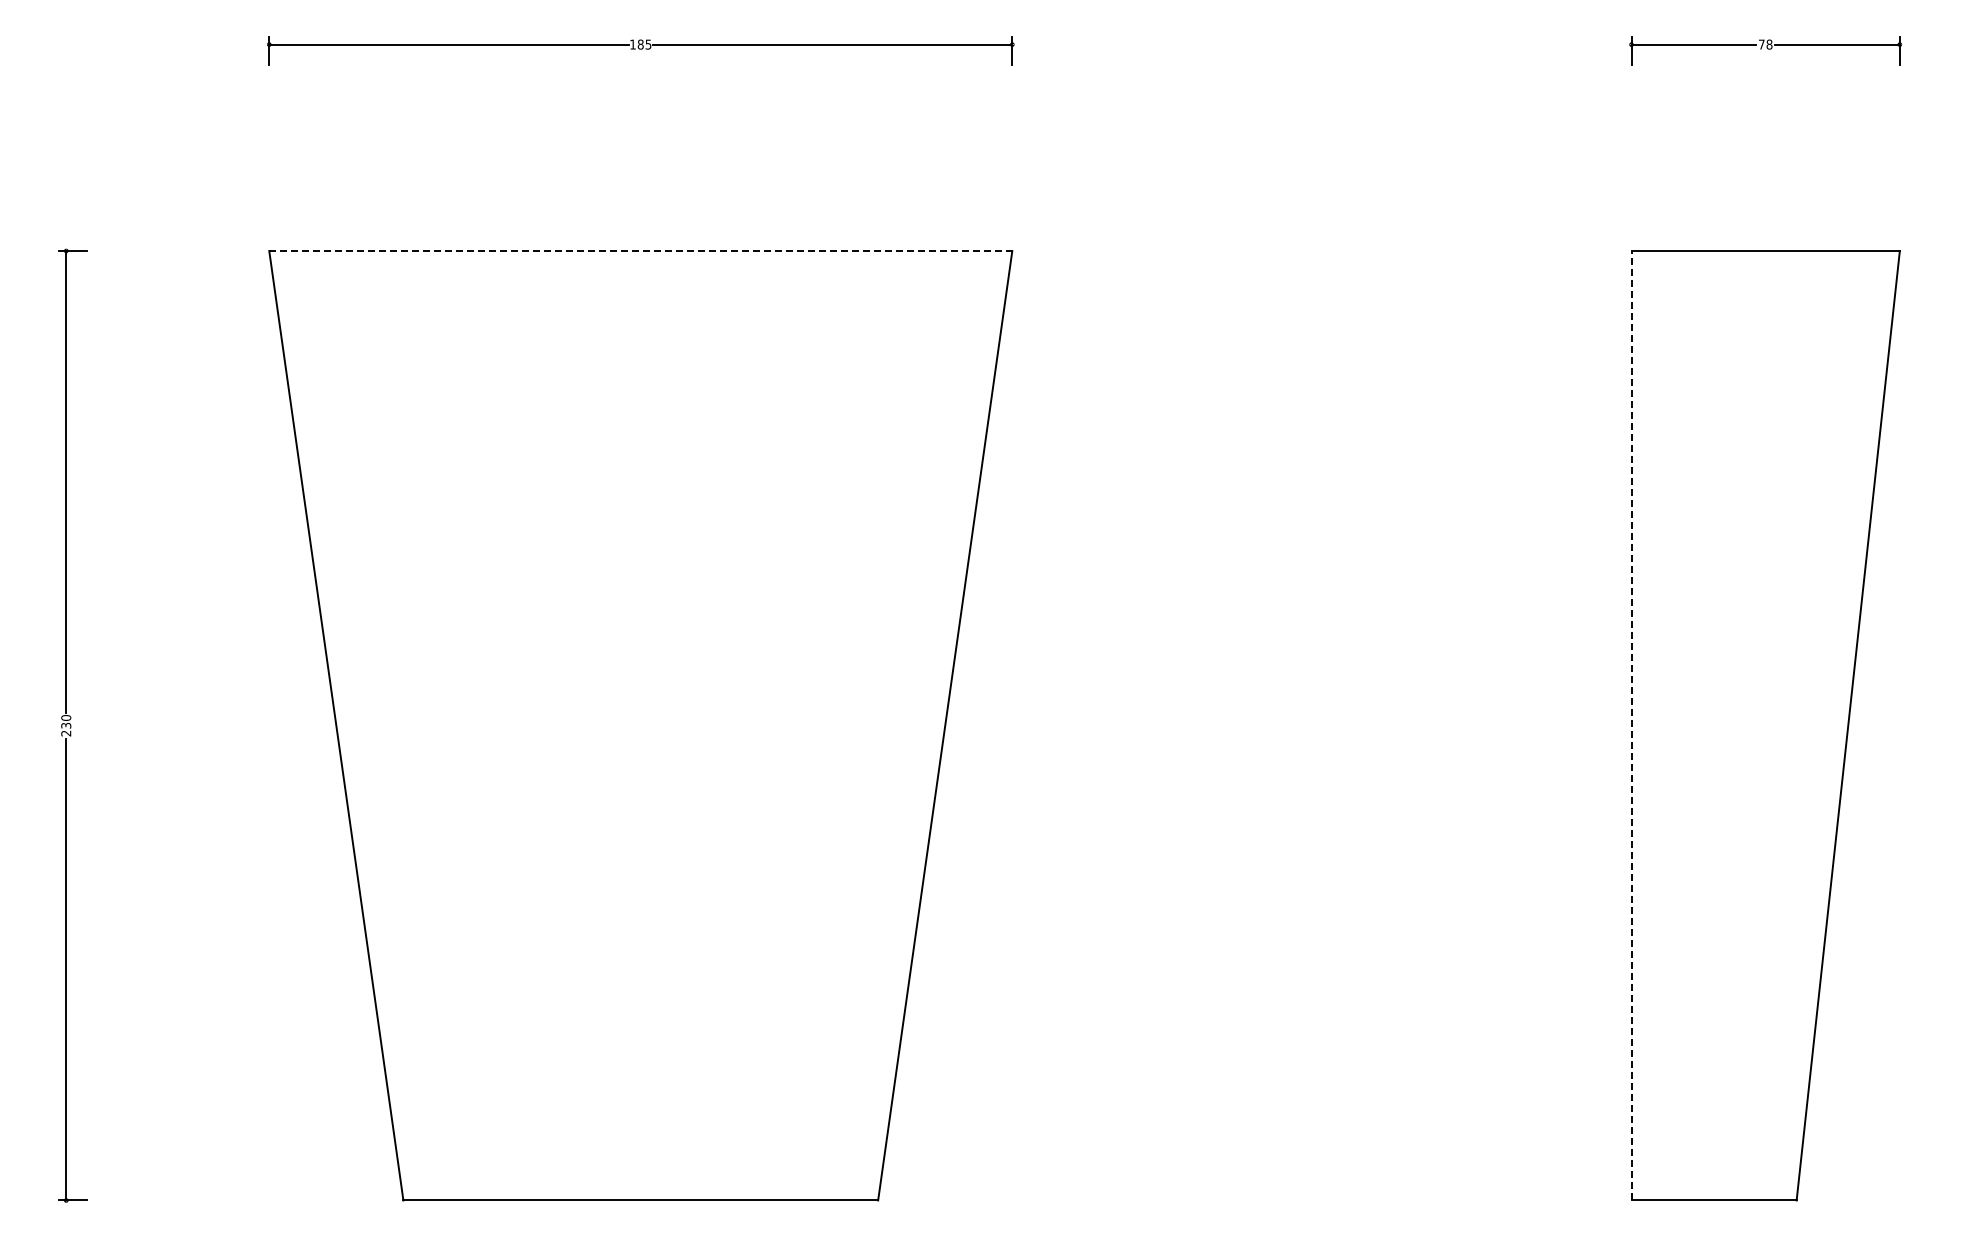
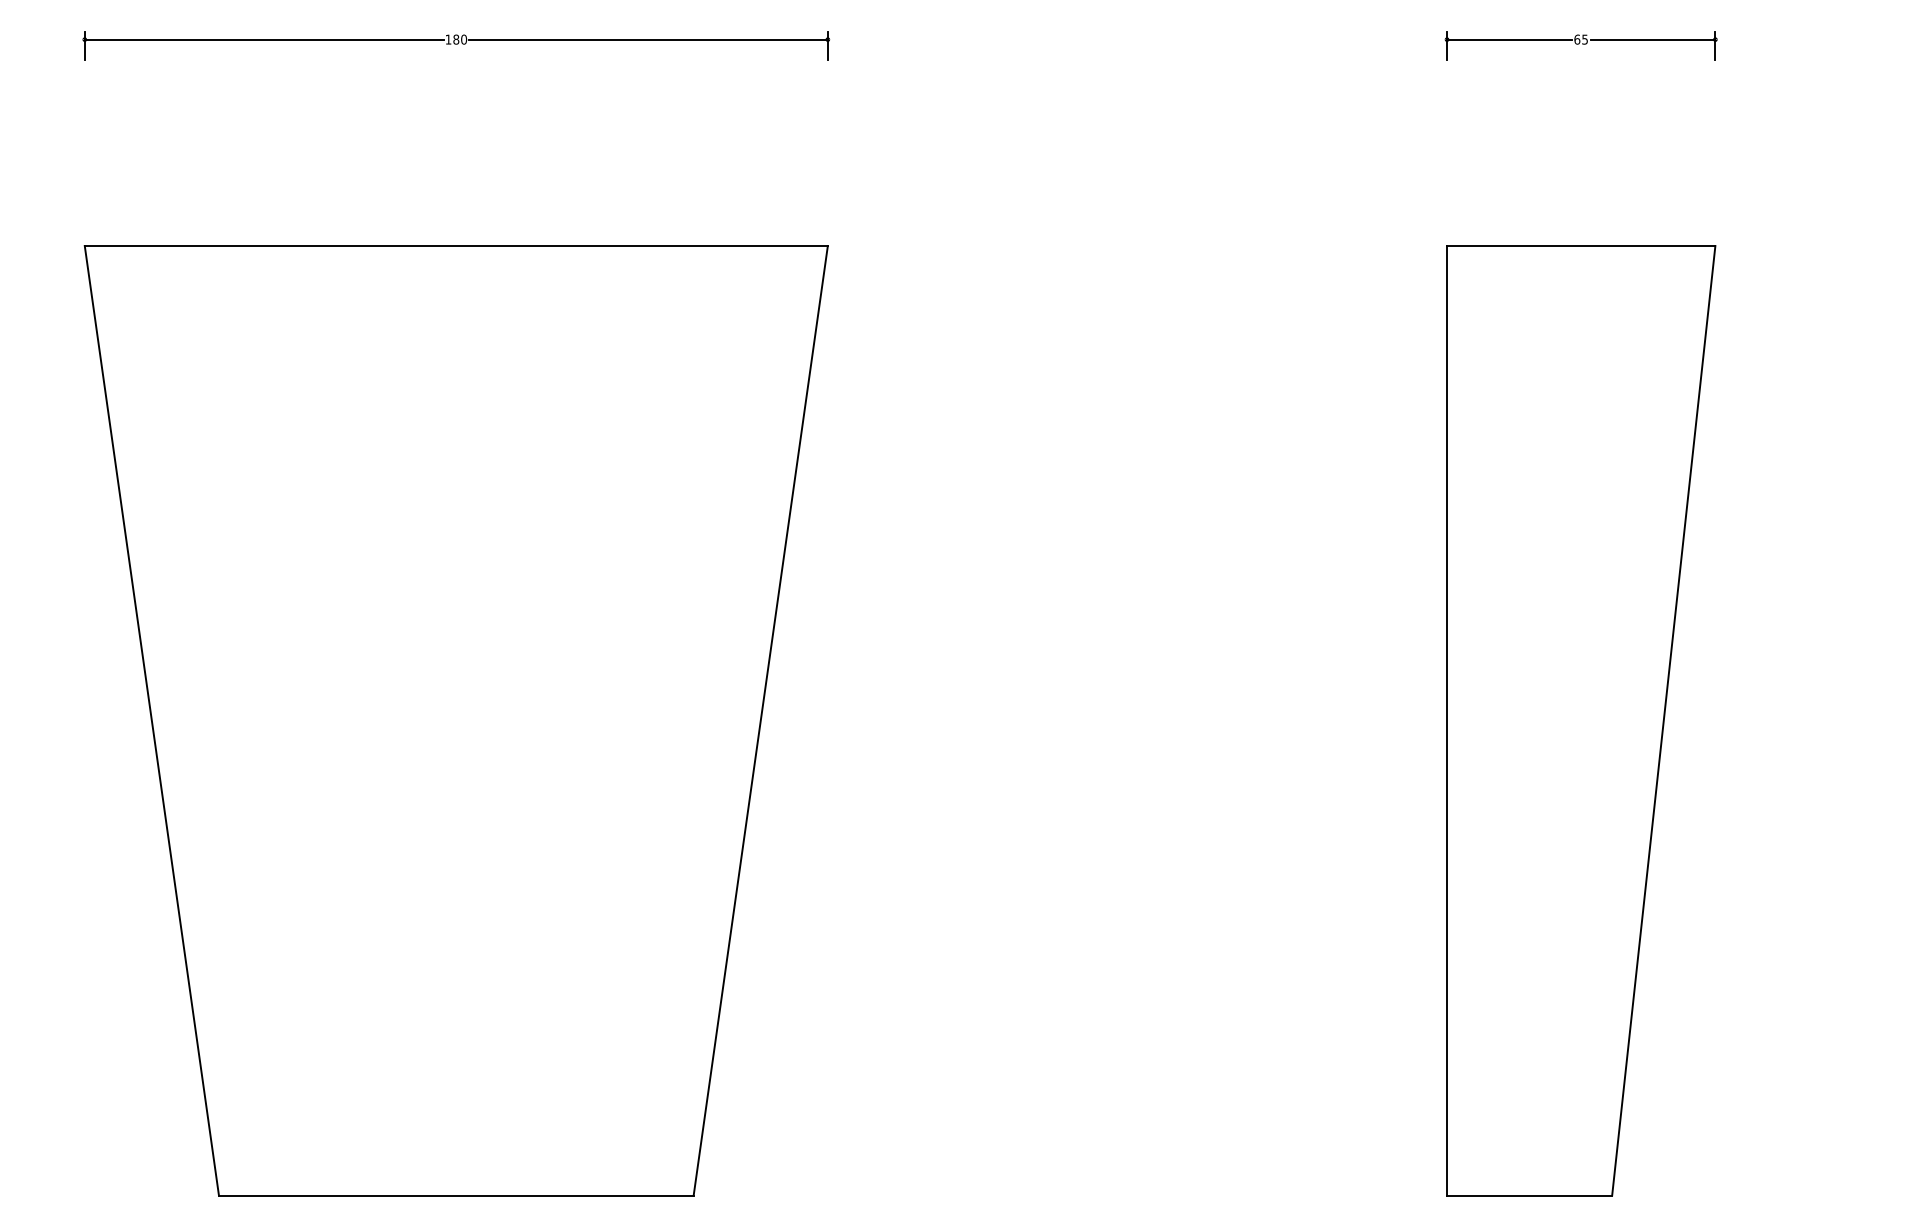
text: (648, 44) -> (464, 39), 185 -> 180
text: (1765, 44) -> (1581, 39), 78 -> 65
line: (640, 251) -> (456, 246), dashed -> solid
line: (1631, 725) -> (1447, 720), dashed -> solid

